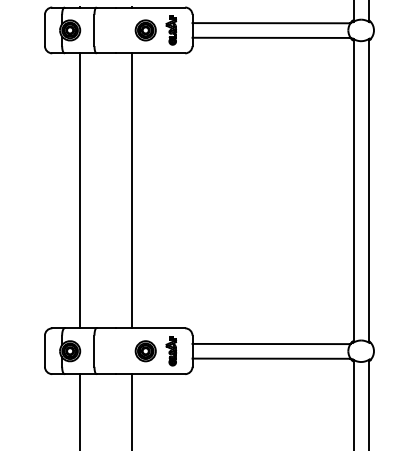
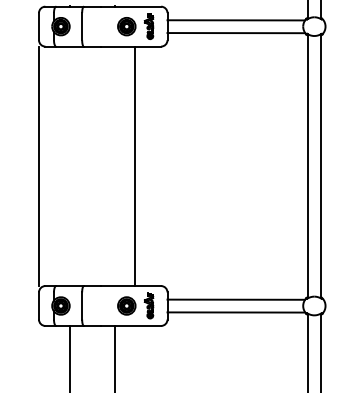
line: (79, 191) -> (38, 166), moved
line: (132, 191) -> (135, 166), moved

